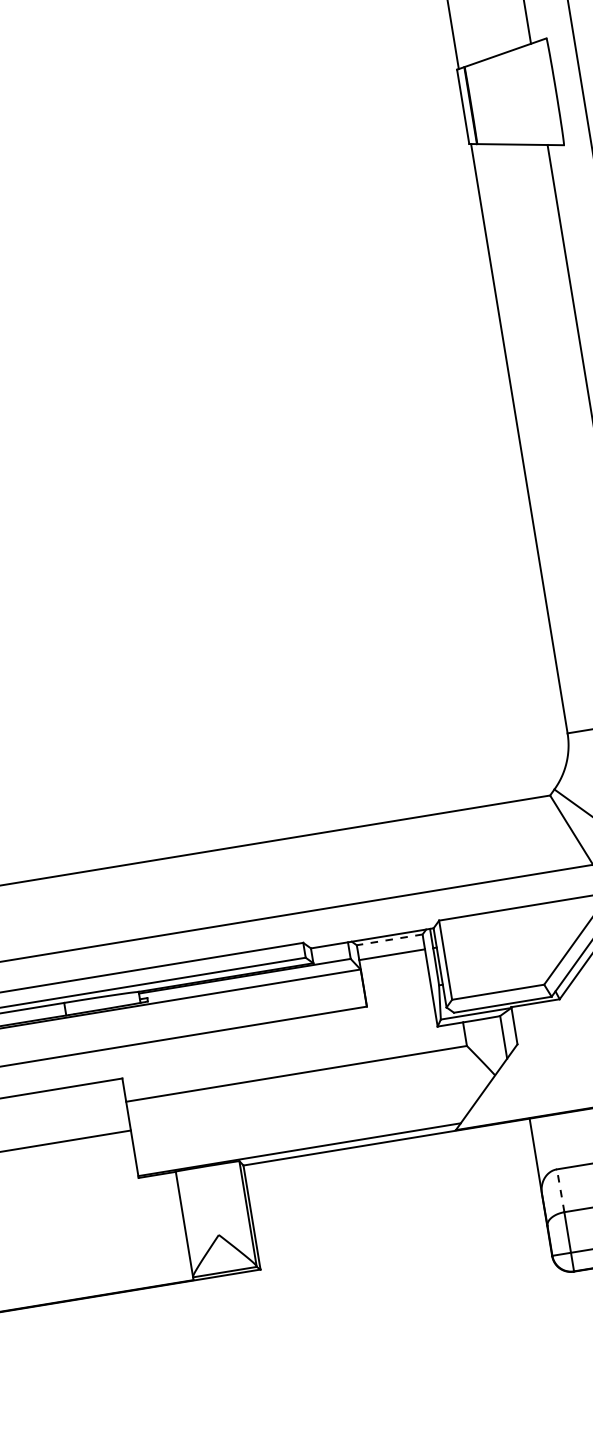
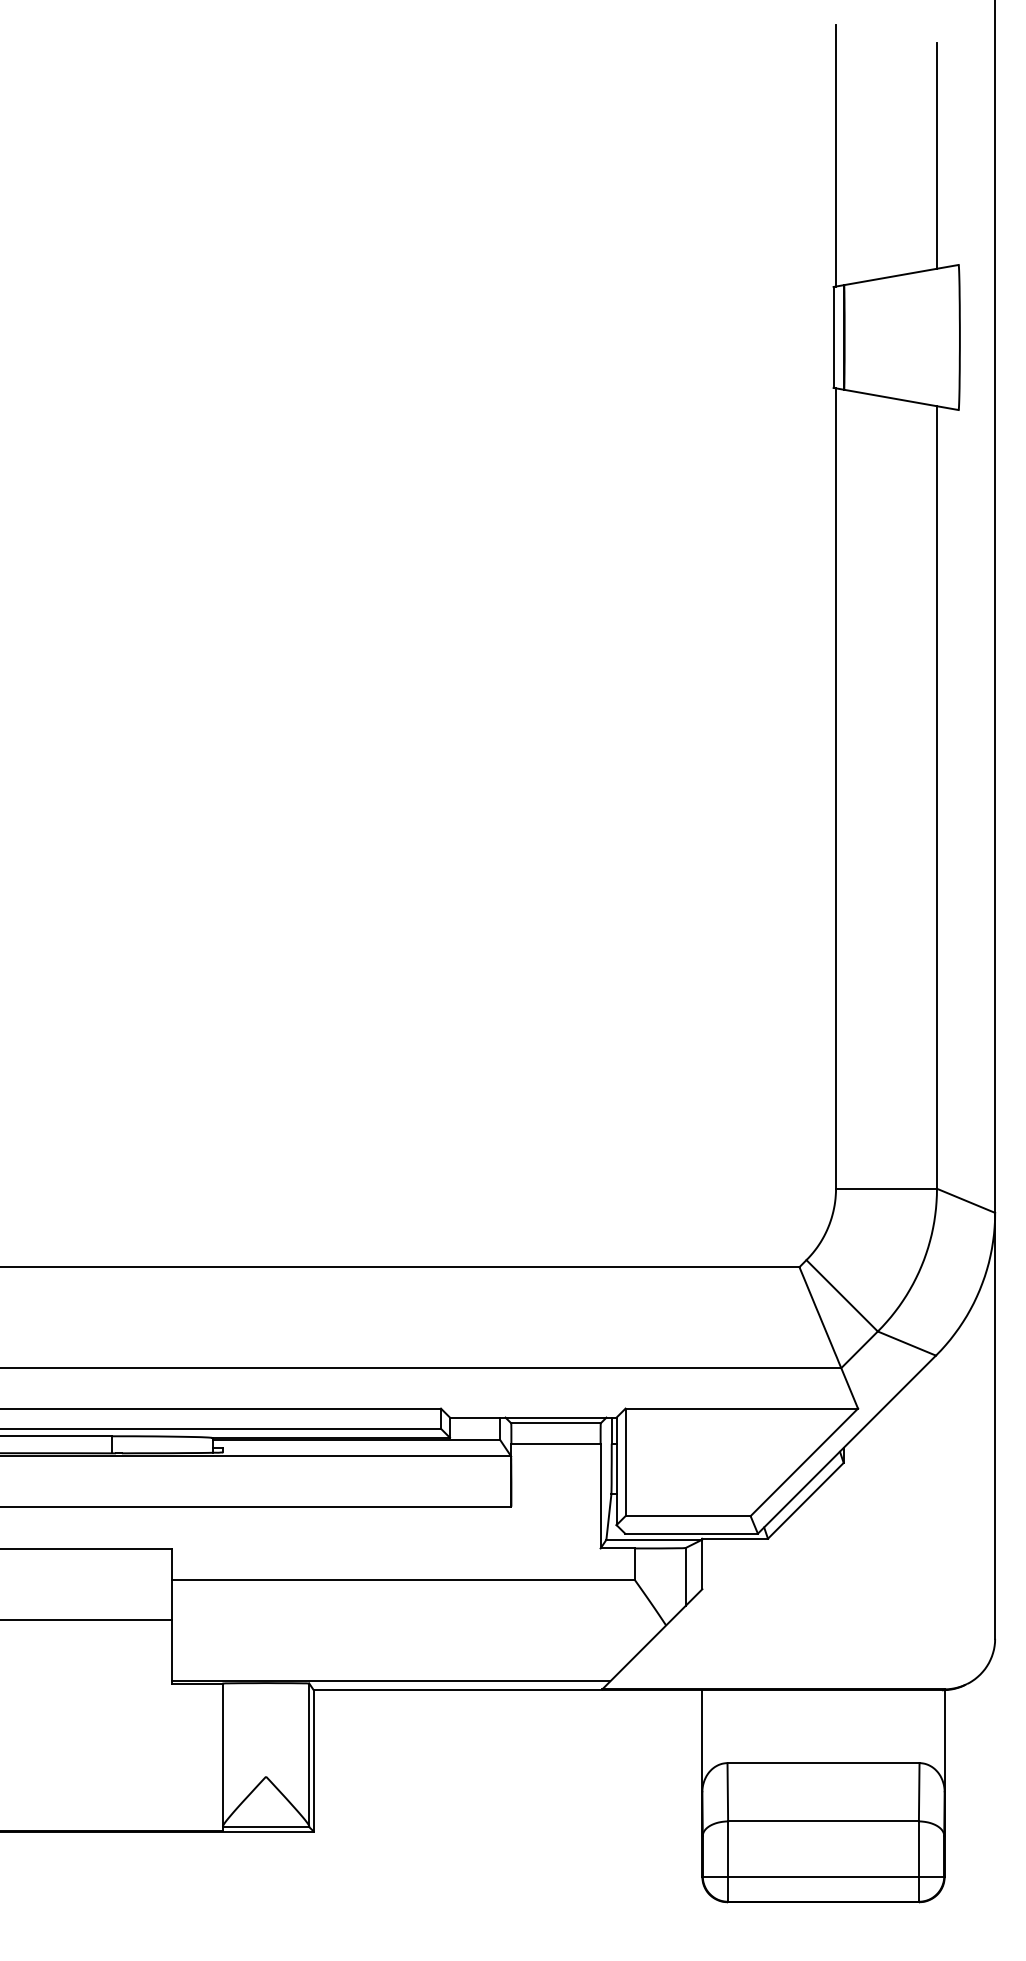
line: (390, 939) -> (556, 1423), dashed -> solid
line: (560, 1190) -> (727, 1791), dashed -> solid

